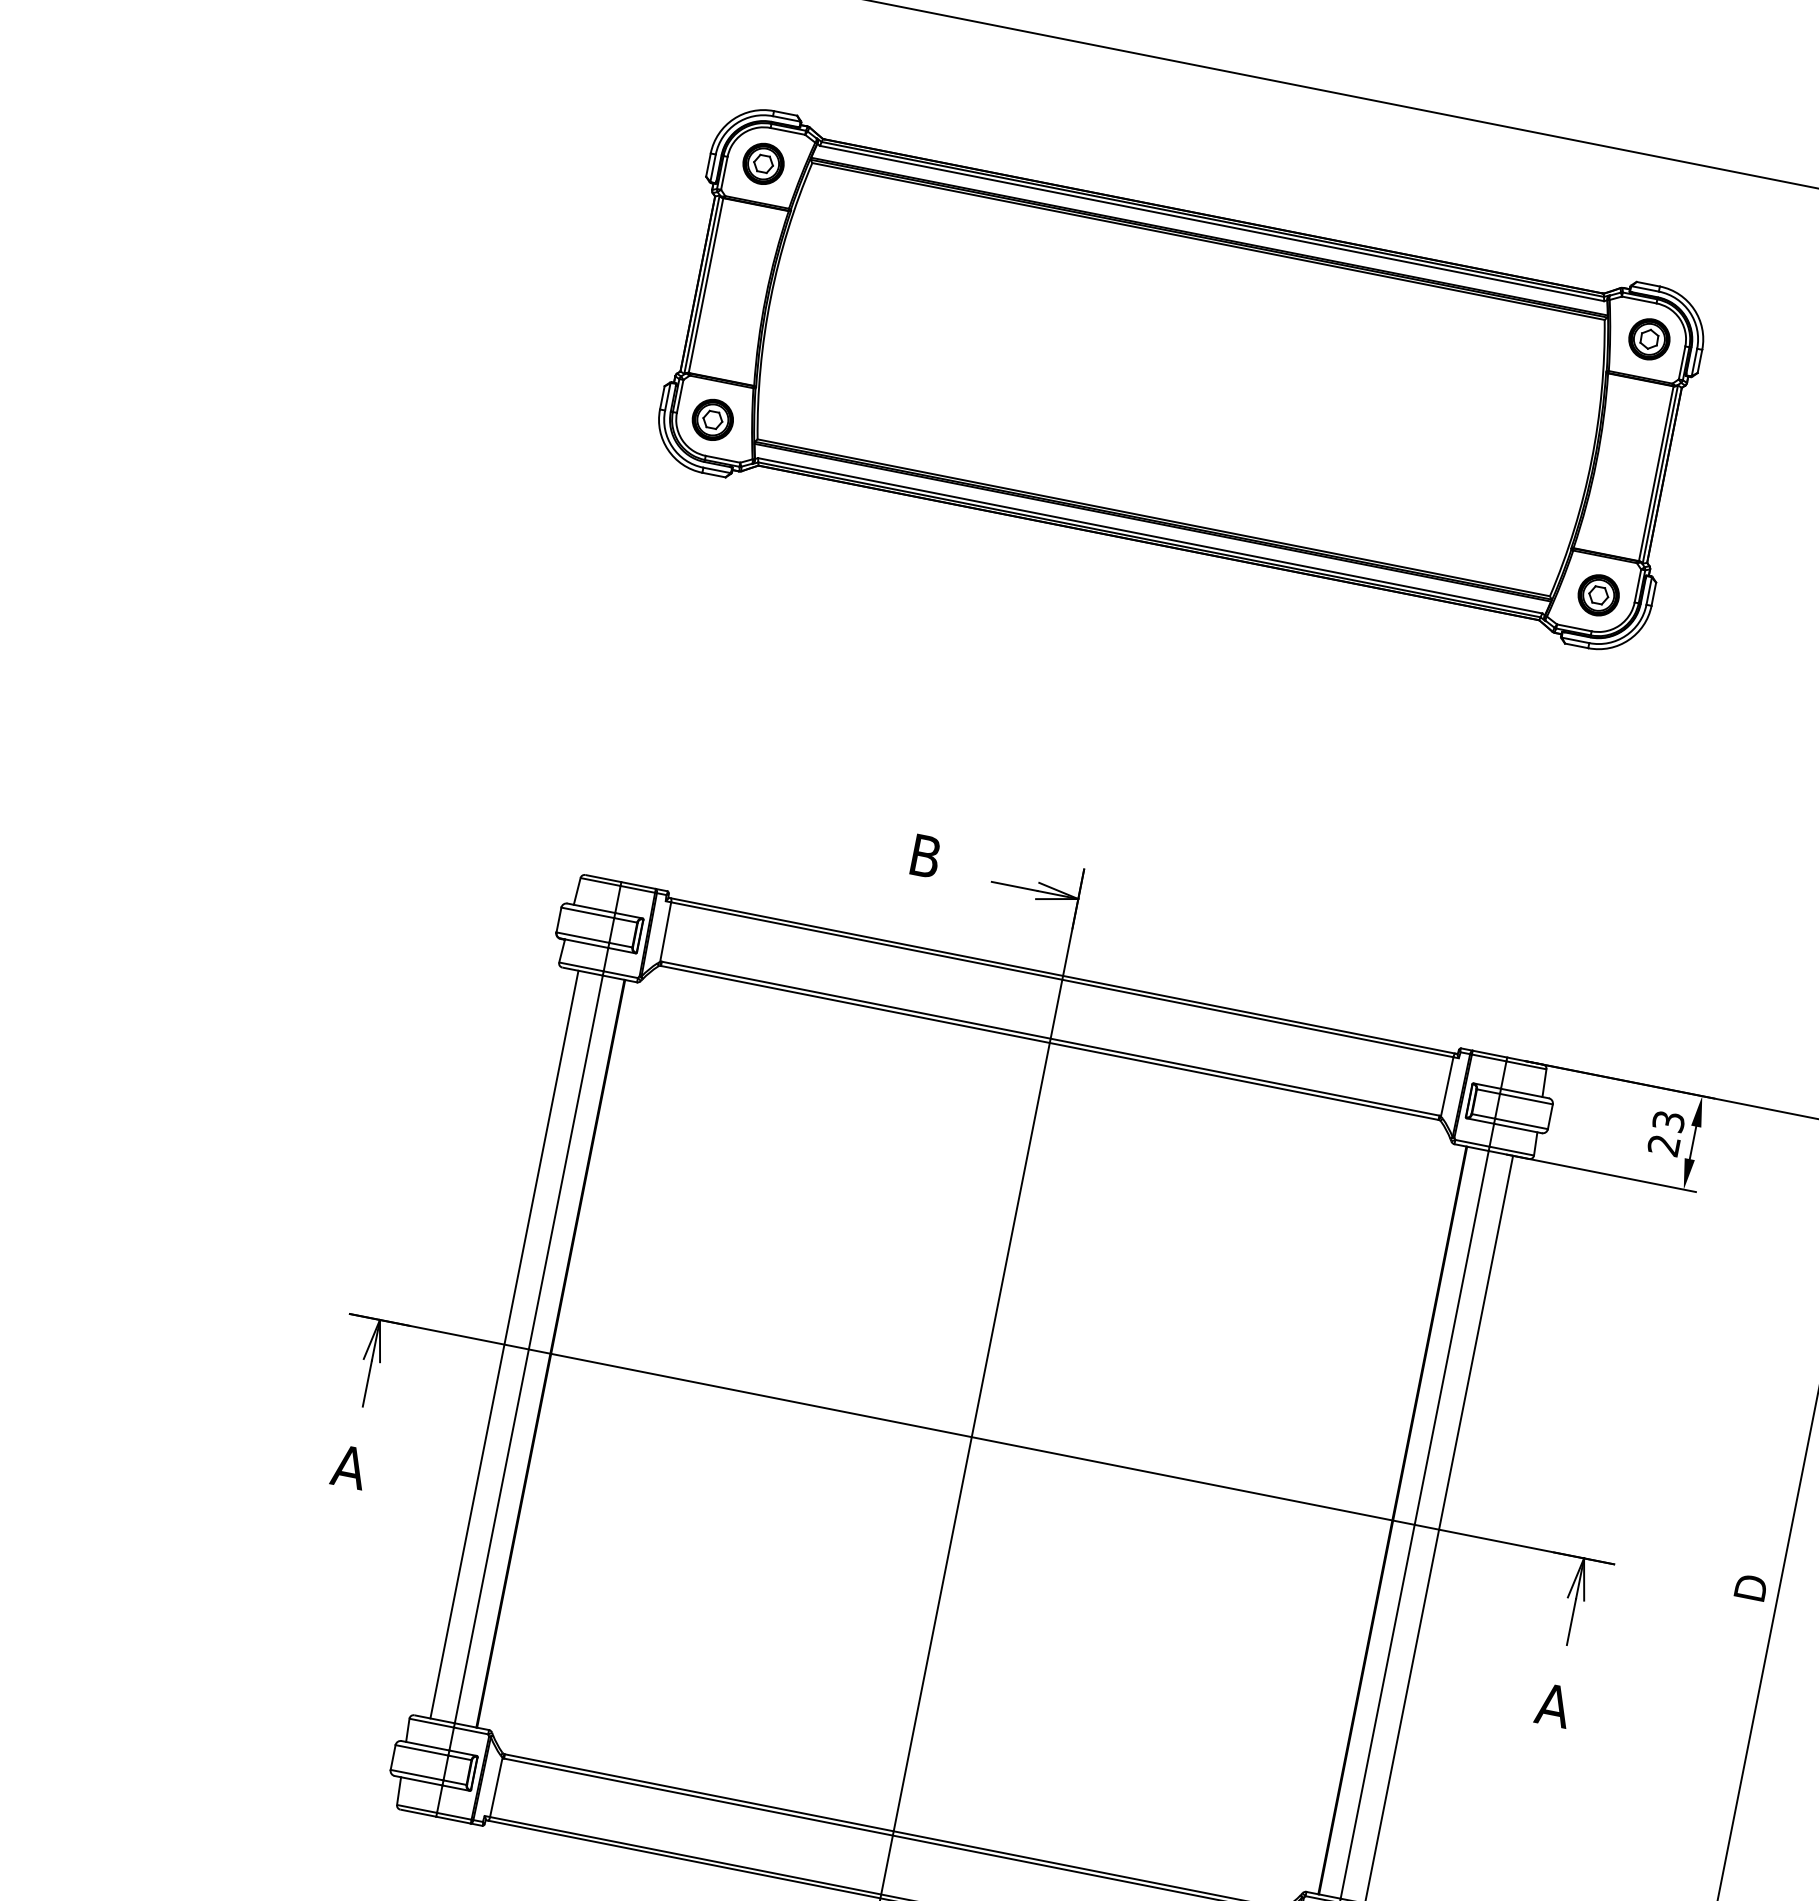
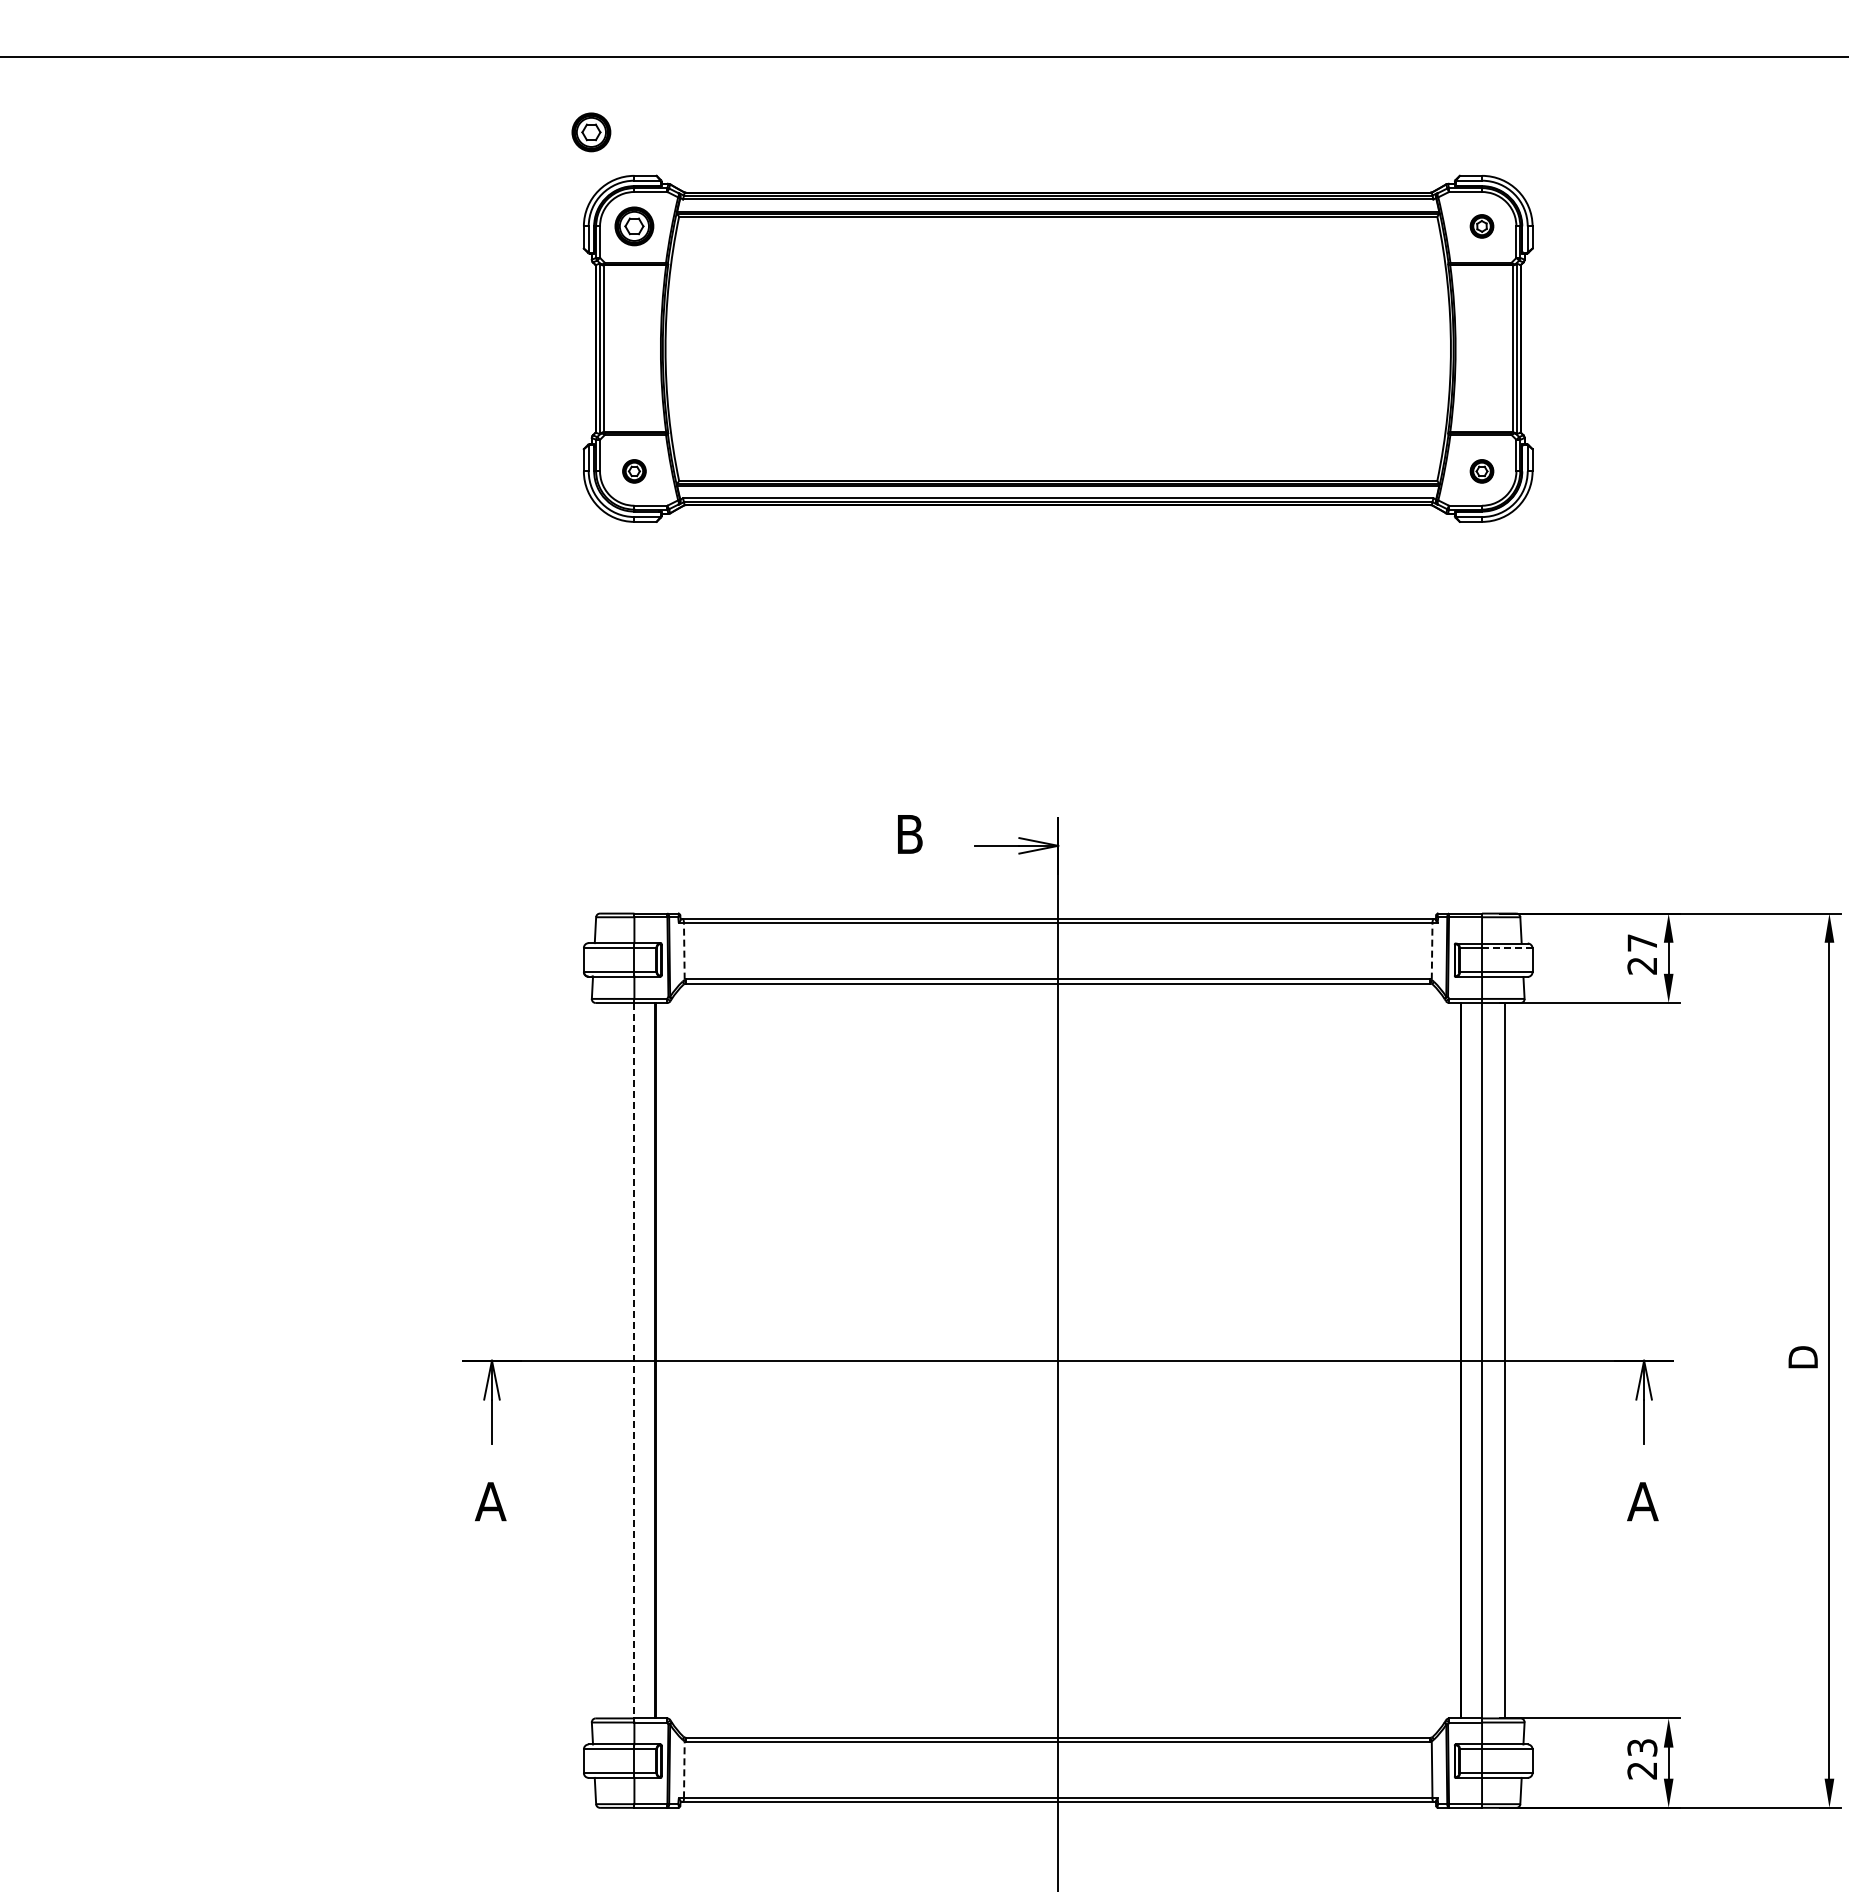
part: (738, 56) -> (591, 132), added
part: (1648, 339) -> (1481, 226), size x0.6
part: (712, 420) -> (634, 471), size x0.6
part: (1598, 595) -> (1481, 471), size x0.6
line: (666, 931) -> (684, 950), solid -> dashed
line: (1447, 1085) -> (1432, 950), solid -> dashed
line: (1525, 1099) -> (1506, 948), solid -> dashed
text: (1668, 1120) -> (1642, 942), 23 -> 27
line: (504, 1344) -> (611, 1360), removed
line: (528, 1349) -> (634, 1360), solid -> dashed
line: (496, 1787) -> (684, 1769), solid -> dashed

